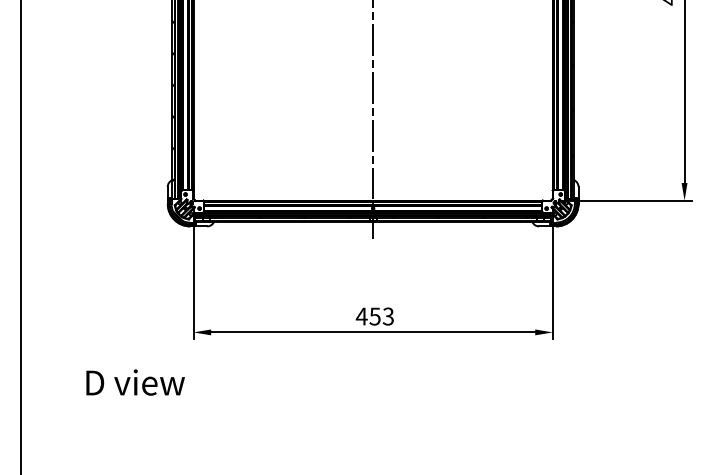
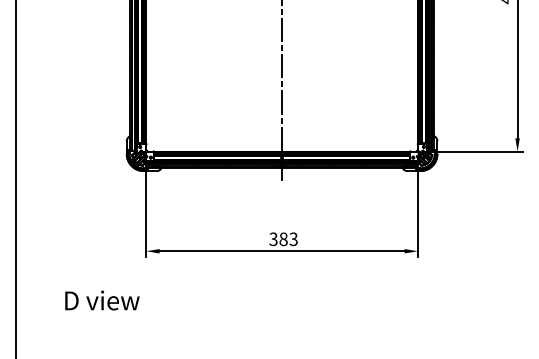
text: (367, 316) -> (277, 239), 453 -> 383
text: (135, 382) -> (102, 300), moved

